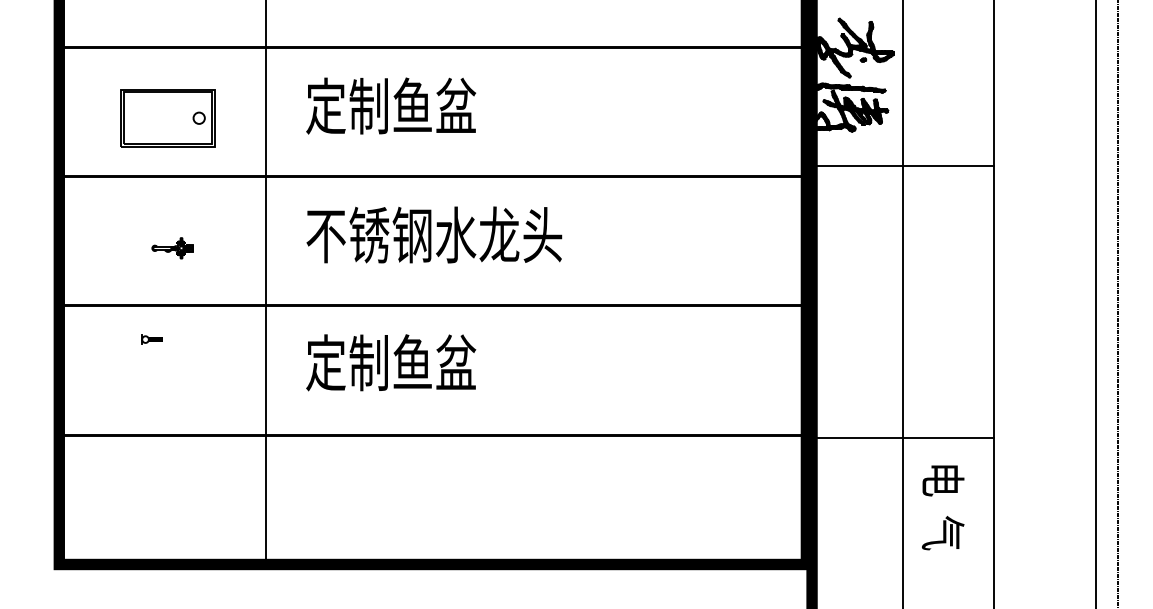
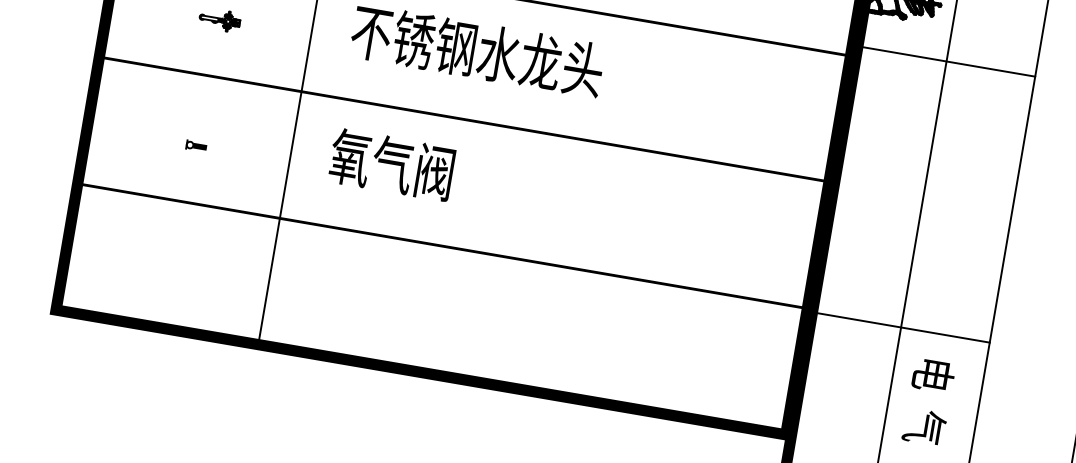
part: (151, 339) -> (195, 145), moved
text: (391, 362) -> (414, 168), 定制鱼盆 -> 氧气阀

